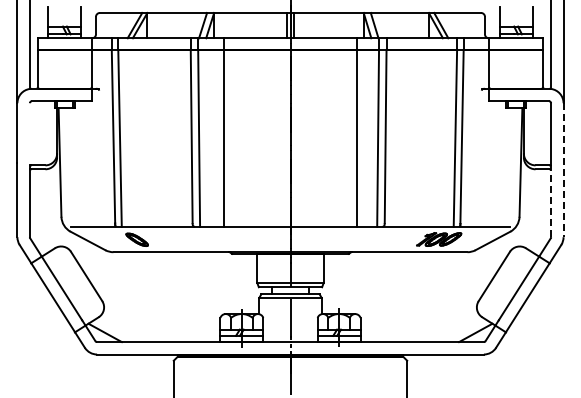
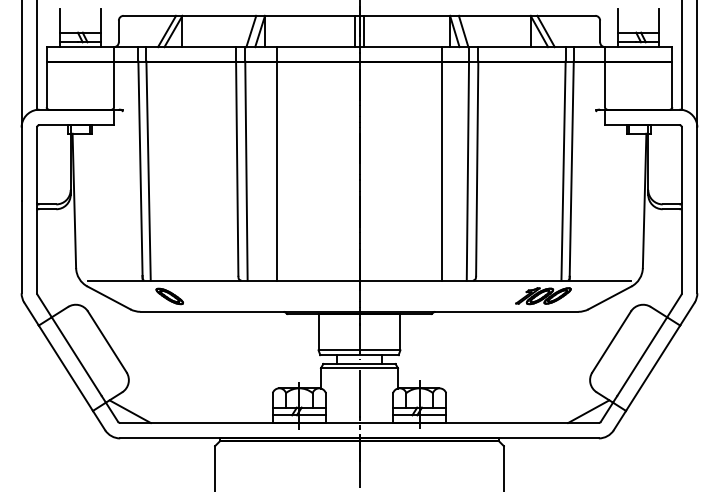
line: (29, 133) -> (36, 164), added
line: (563, 170) -> (697, 210), dashed -> solid
line: (551, 200) -> (682, 247), dashed -> solid

